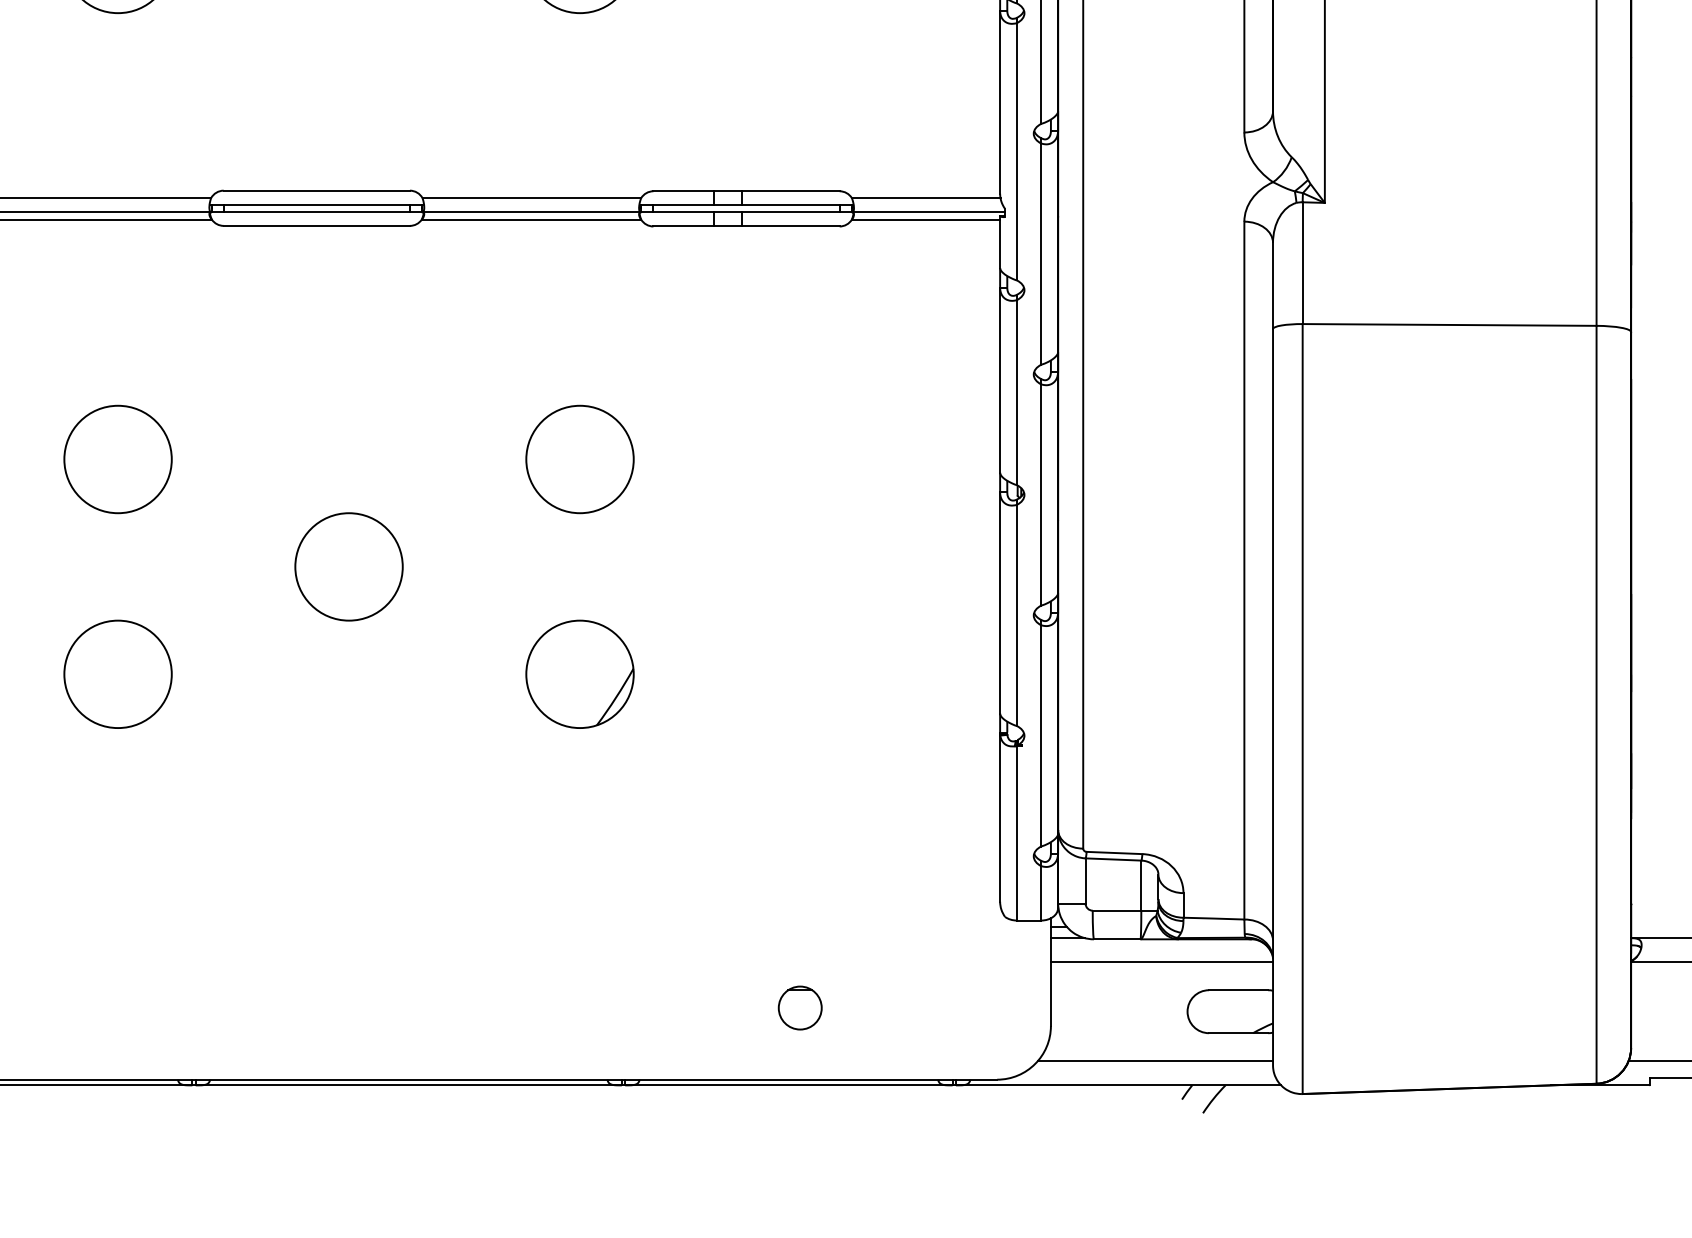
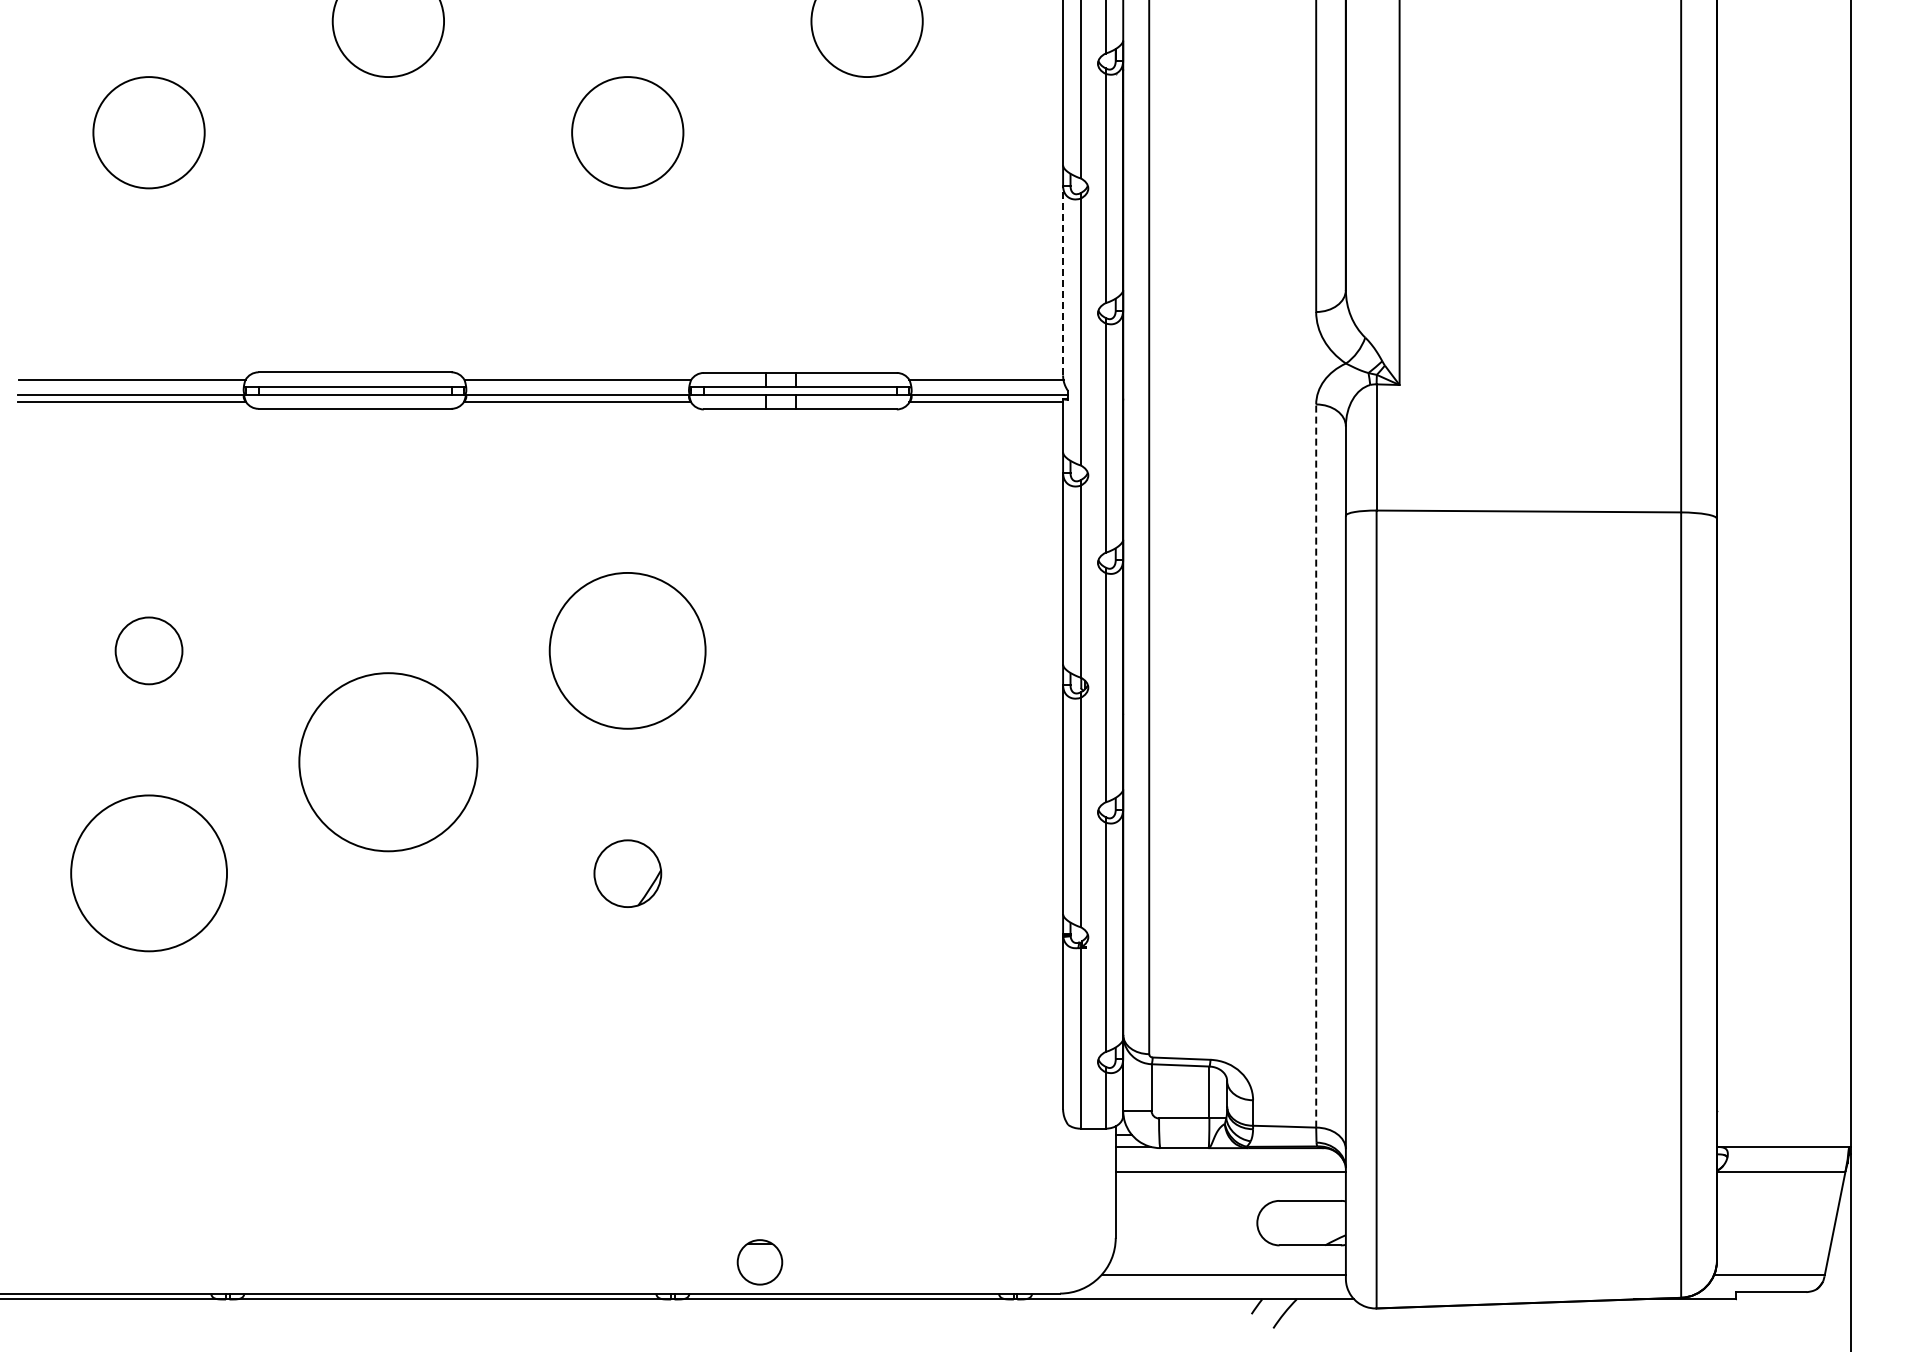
line: (1000, 102) -> (1063, 280), solid -> dashed
circle: (117, 459) -> (148, 650), size x0.6
circle: (579, 459) -> (627, 650), size x1.4
circle: (349, 566) -> (388, 761), size x1.6
line: (1244, 571) -> (1316, 766), solid -> dashed
circle: (117, 674) -> (148, 873), size x1.4
part: (579, 674) -> (627, 873), size x0.6
part: (799, 1008) -> (759, 1262), moved

